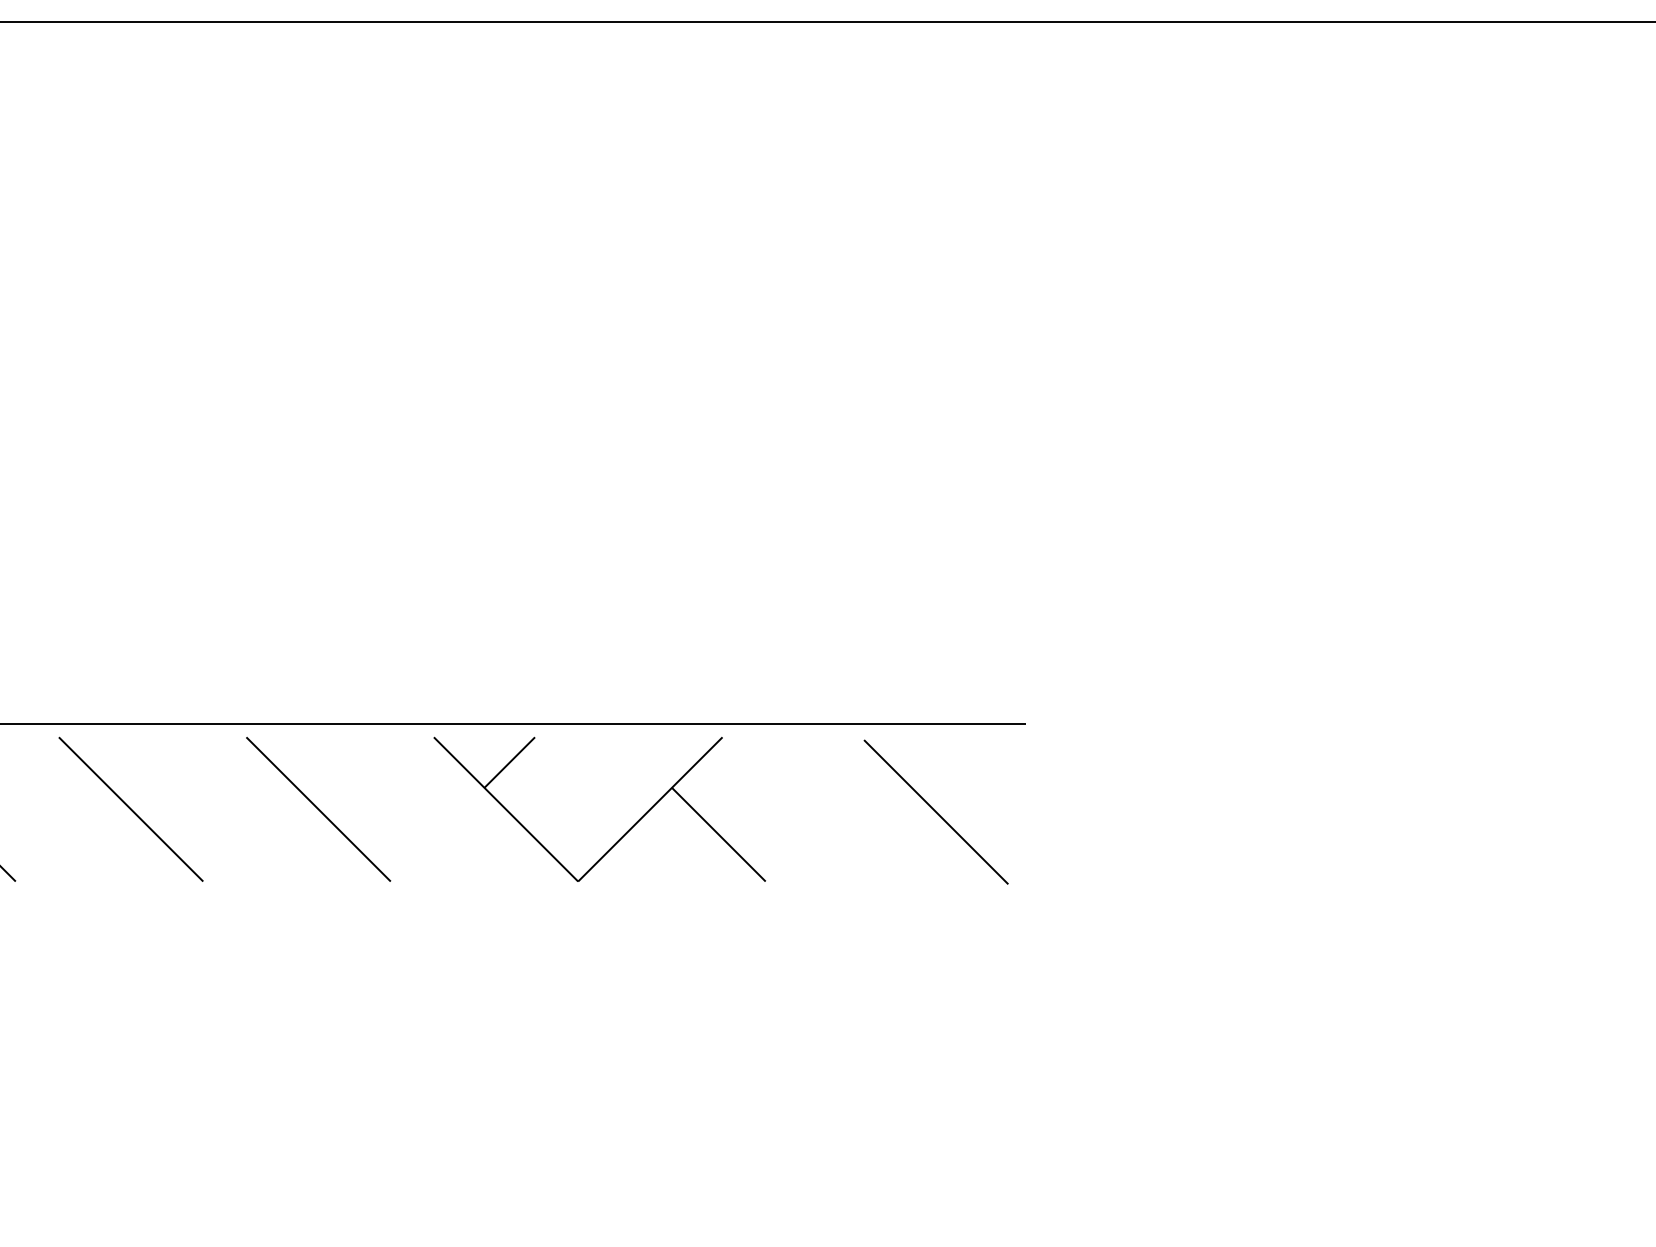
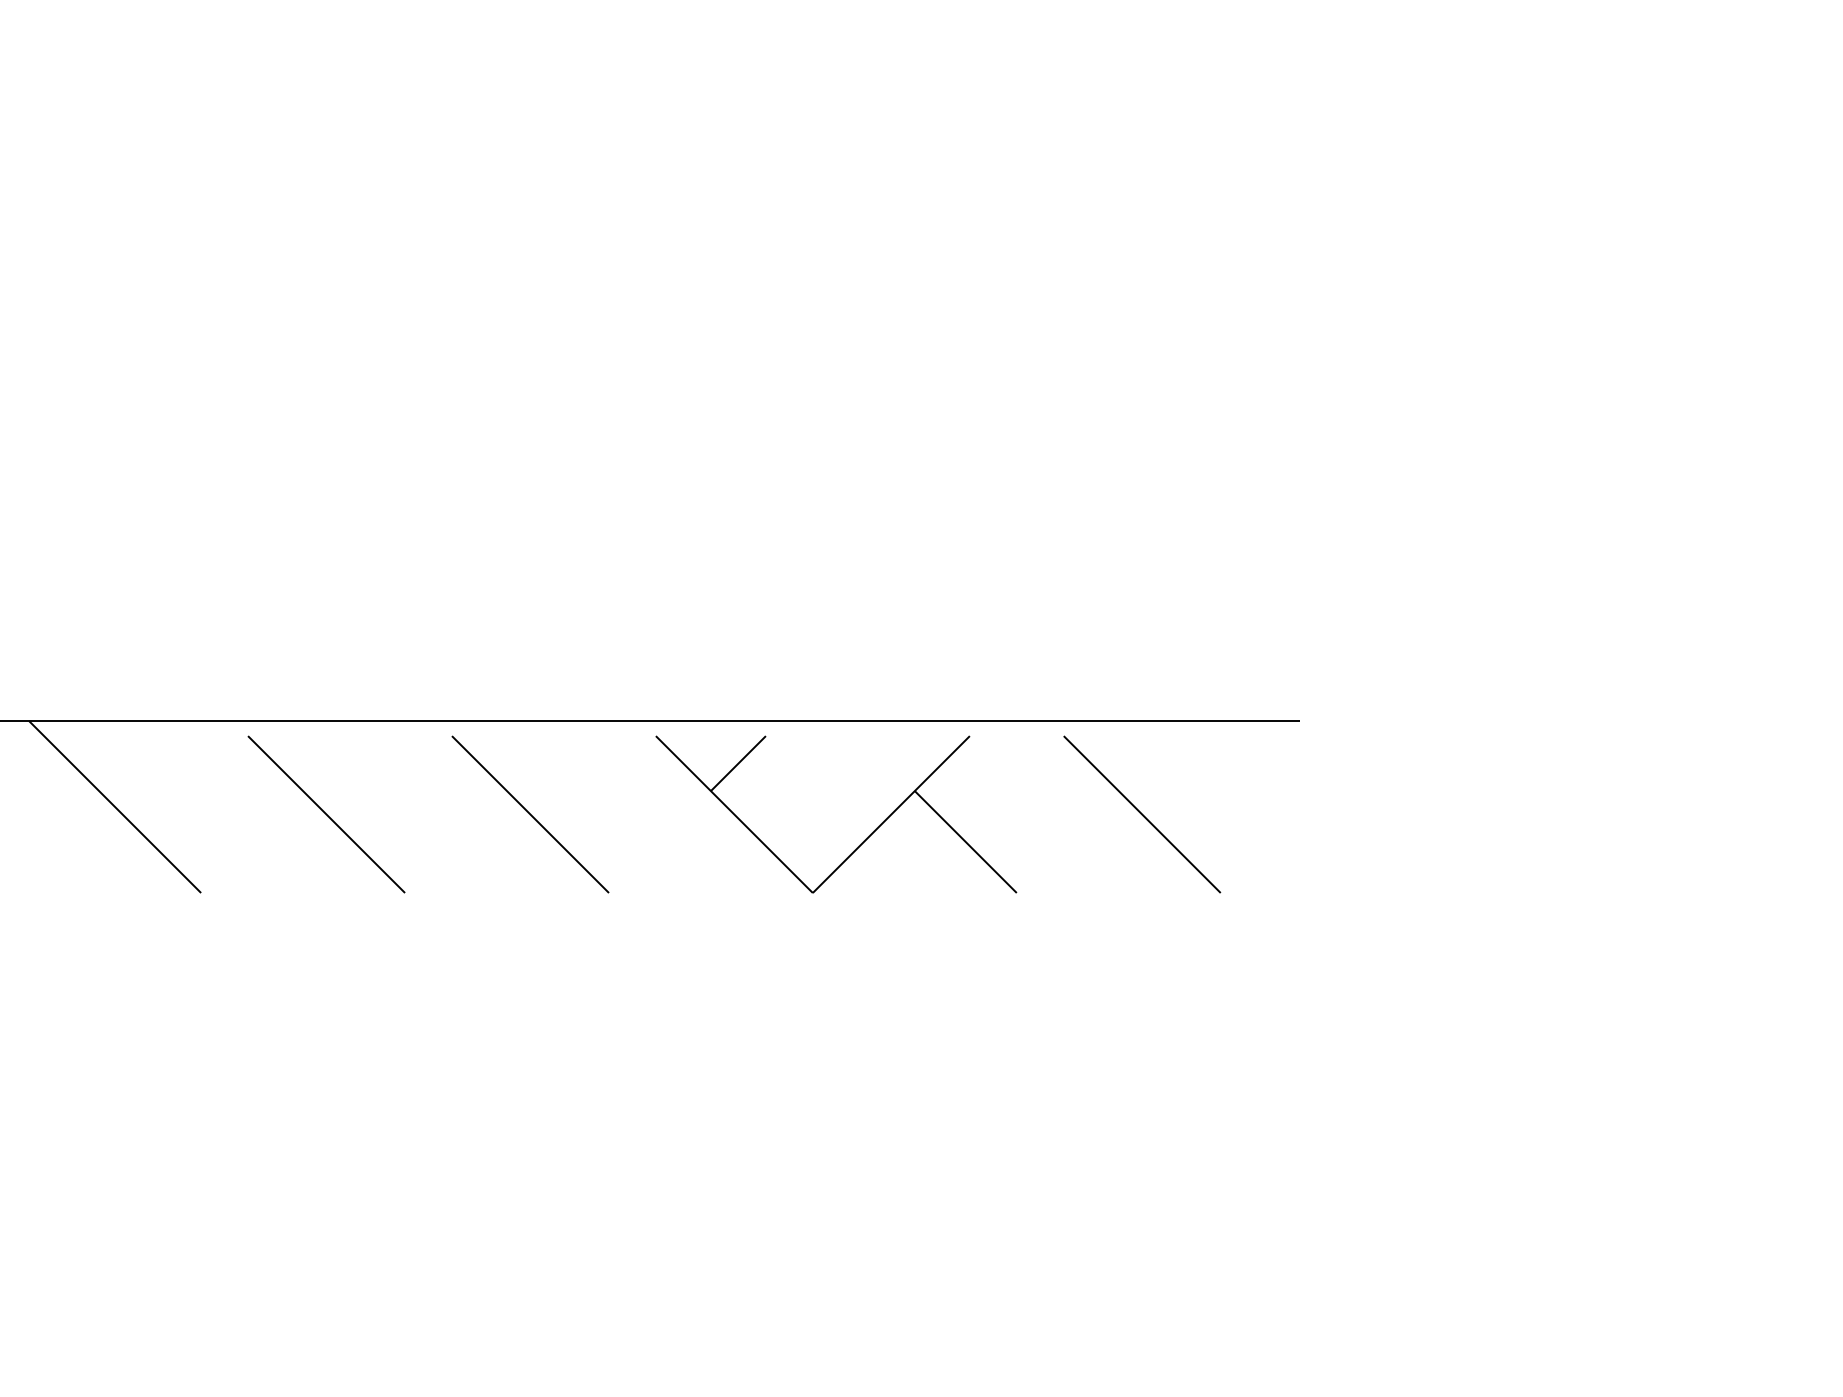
line: (936, 812) -> (1142, 814), moved

